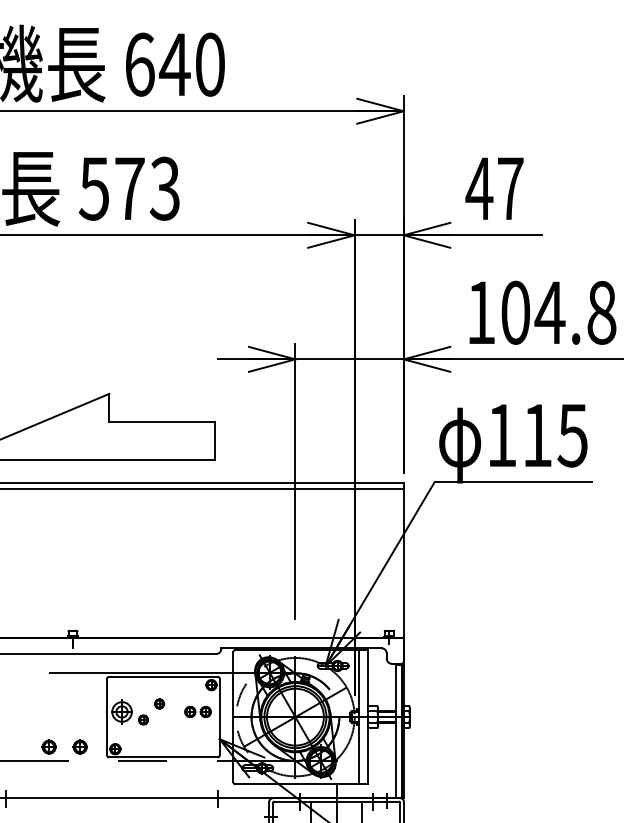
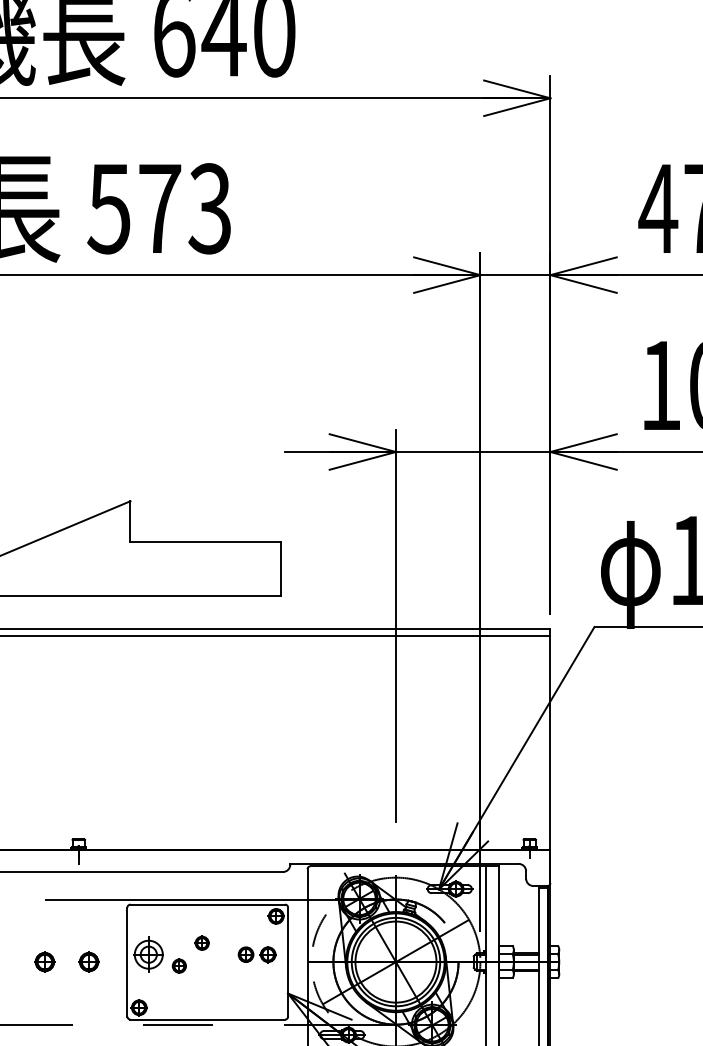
part: (56, 746) -> (55, 961), moved

